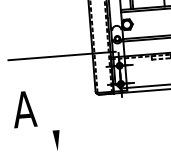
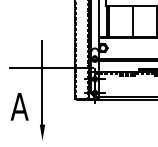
line: (51, 75) -> (42, 82), added

